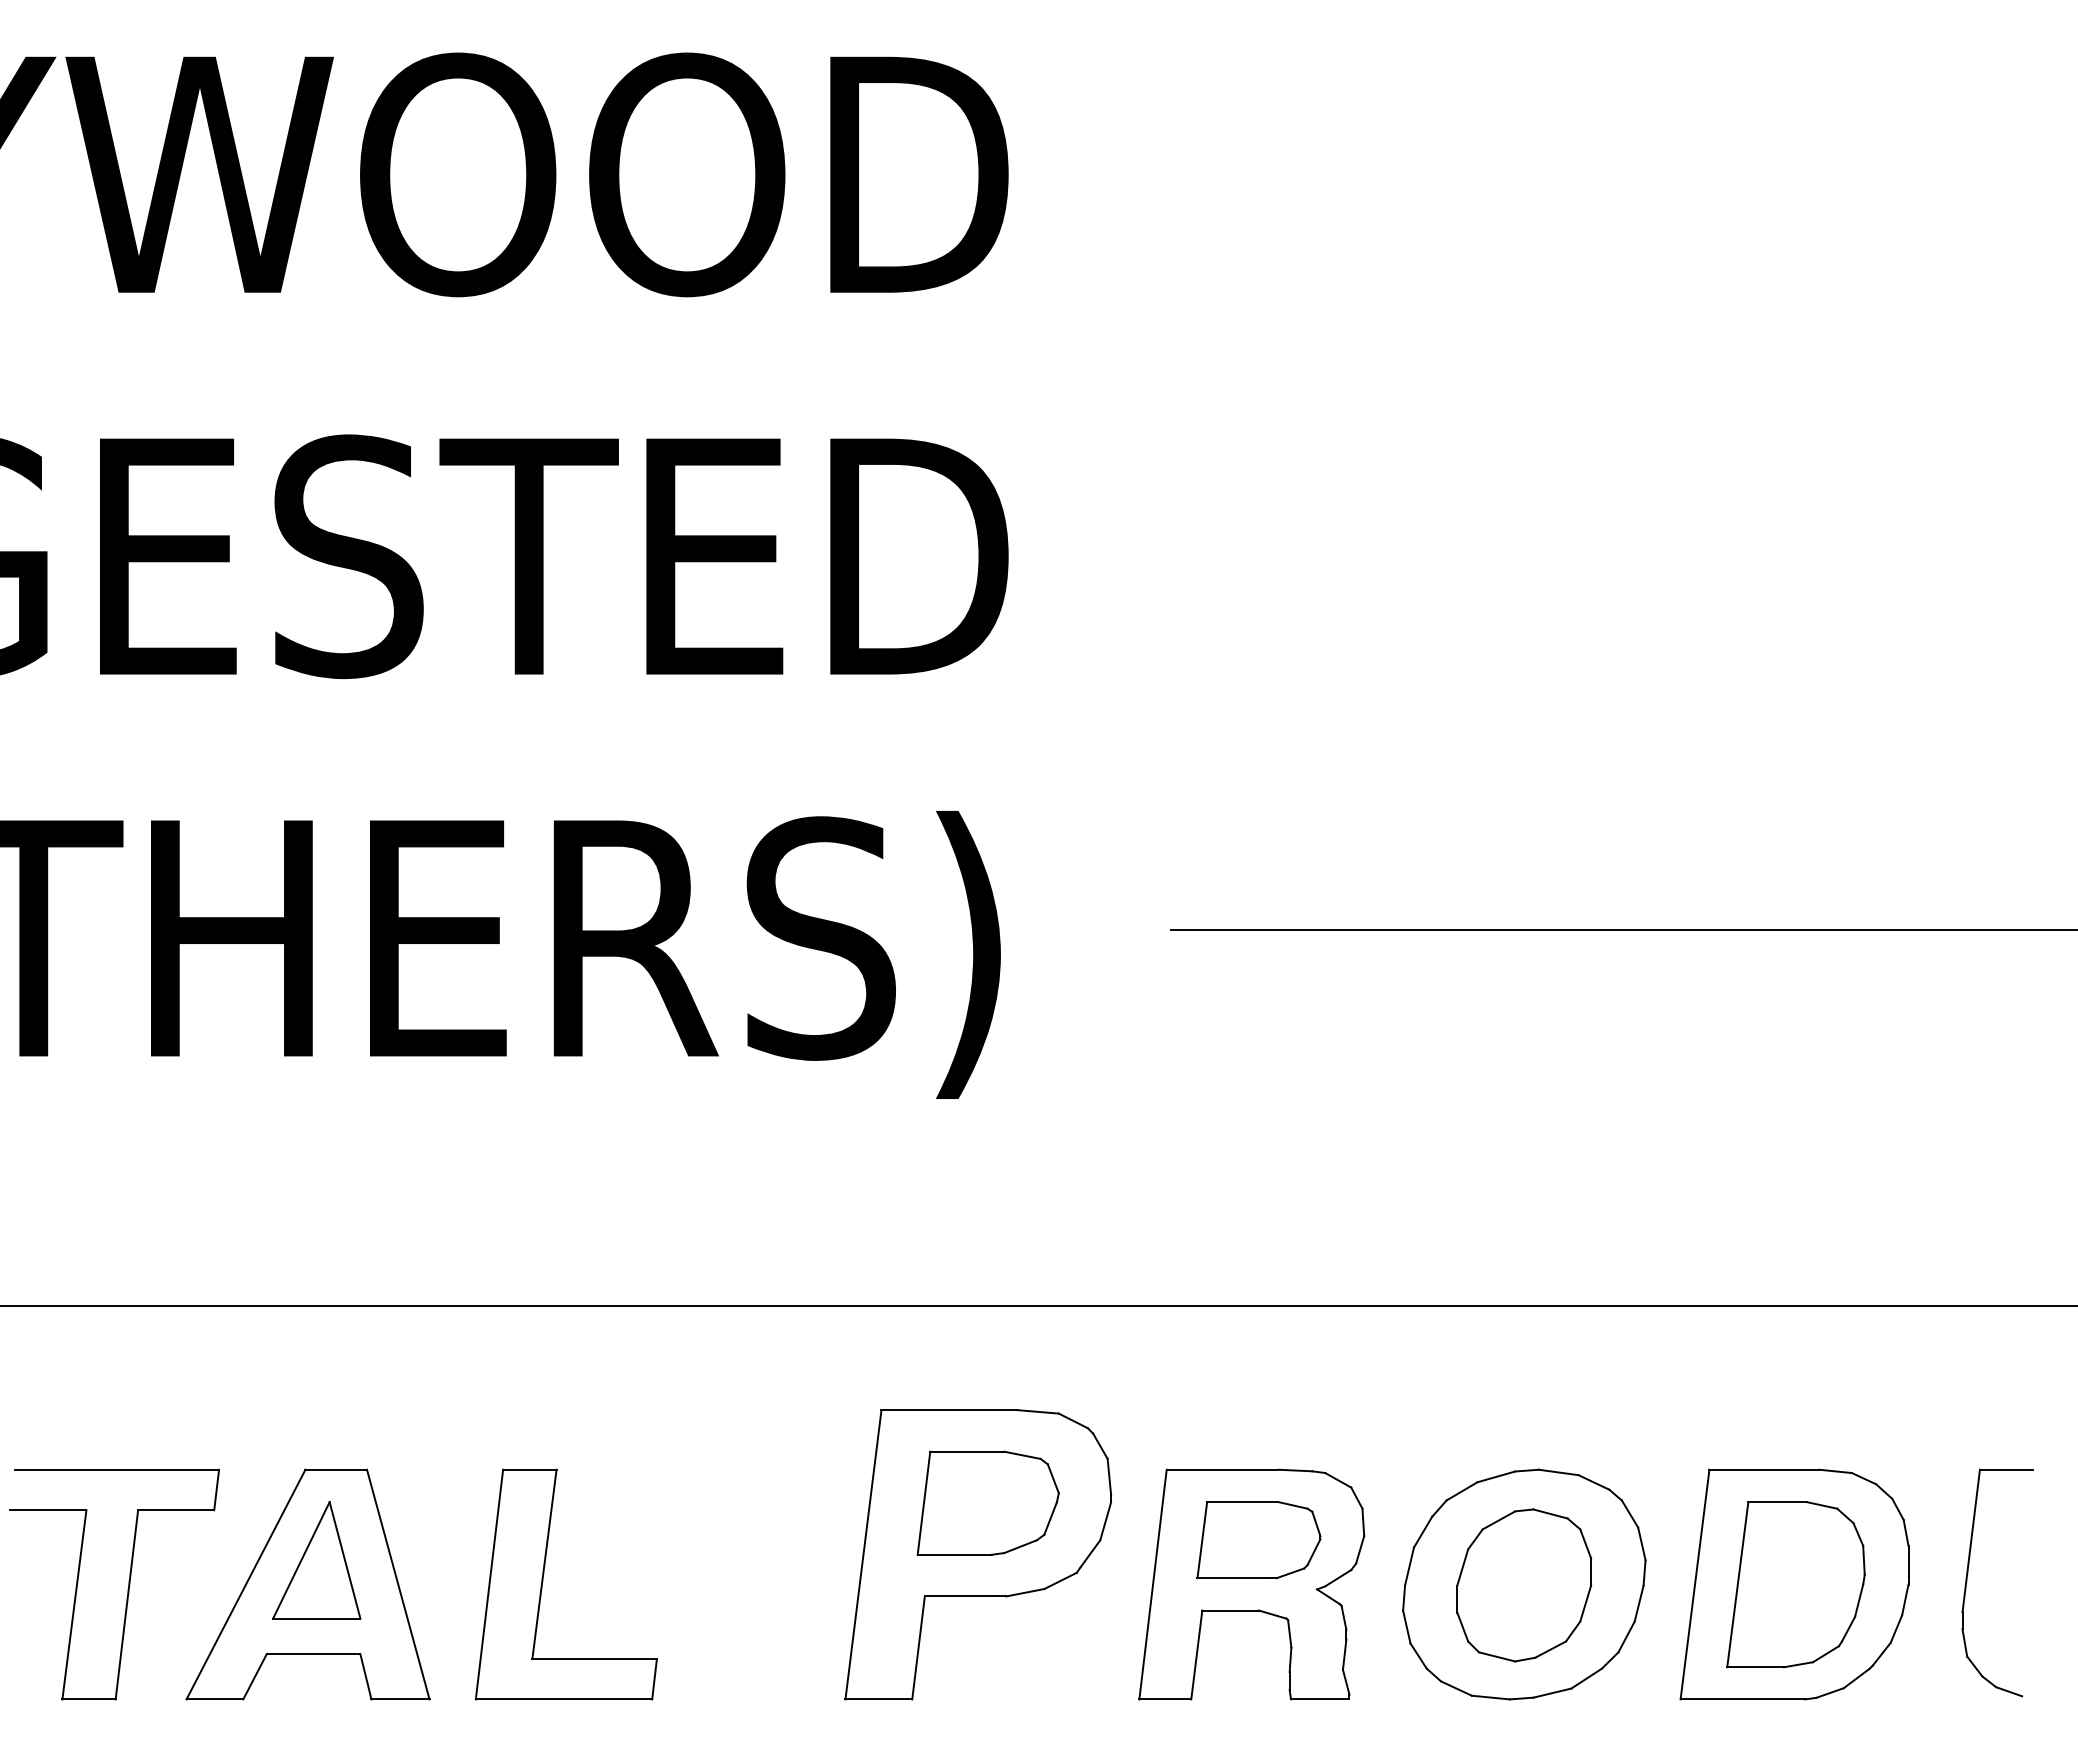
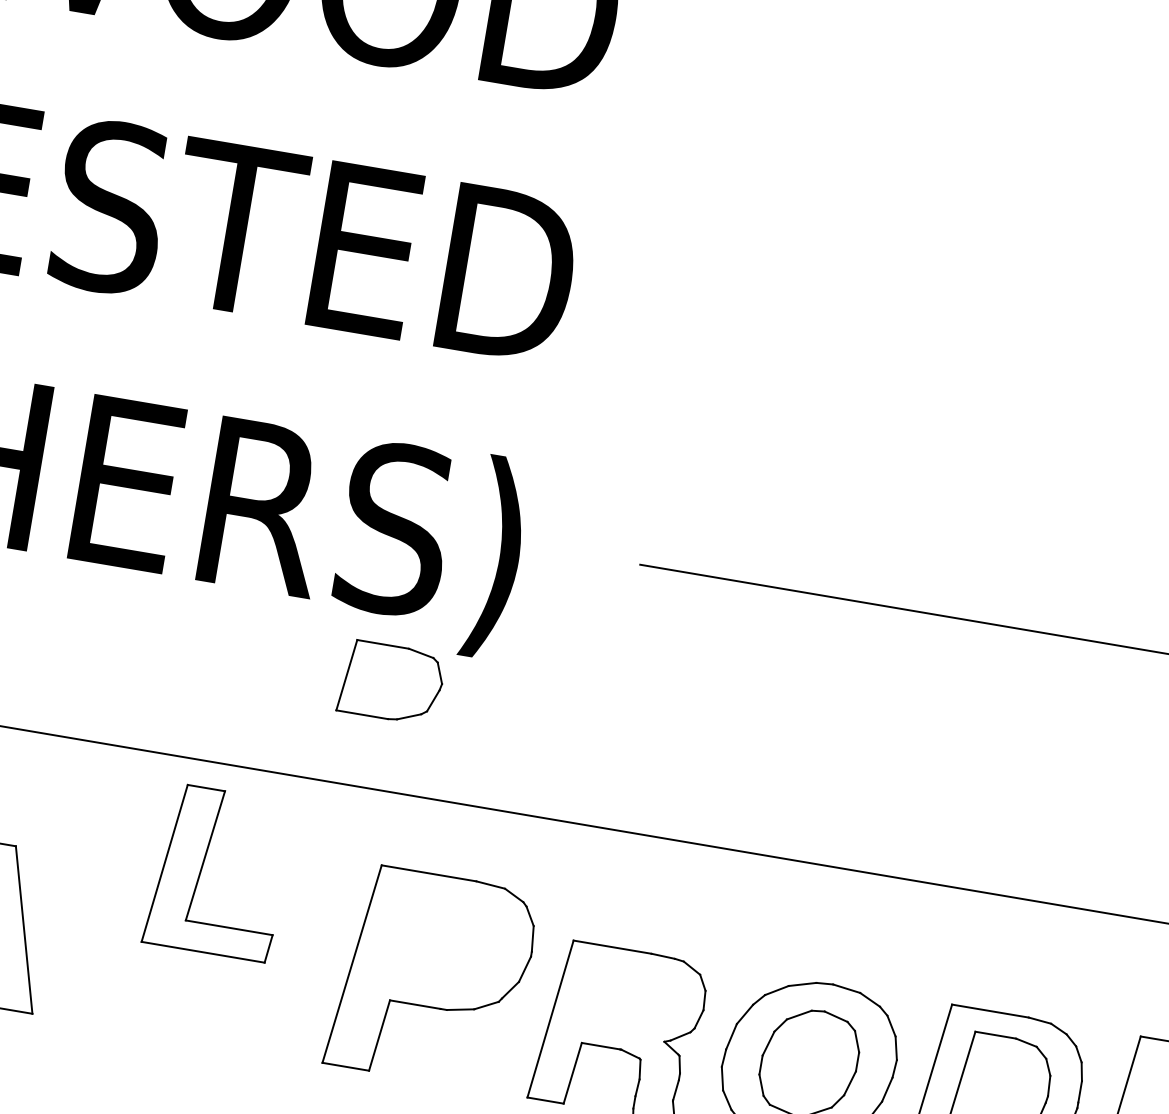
part: (987, 1502) -> (391, 682), moved
part: (1258, 1540) -> (629, 1000), removed
part: (543, 1582) -> (202, 868), moved

